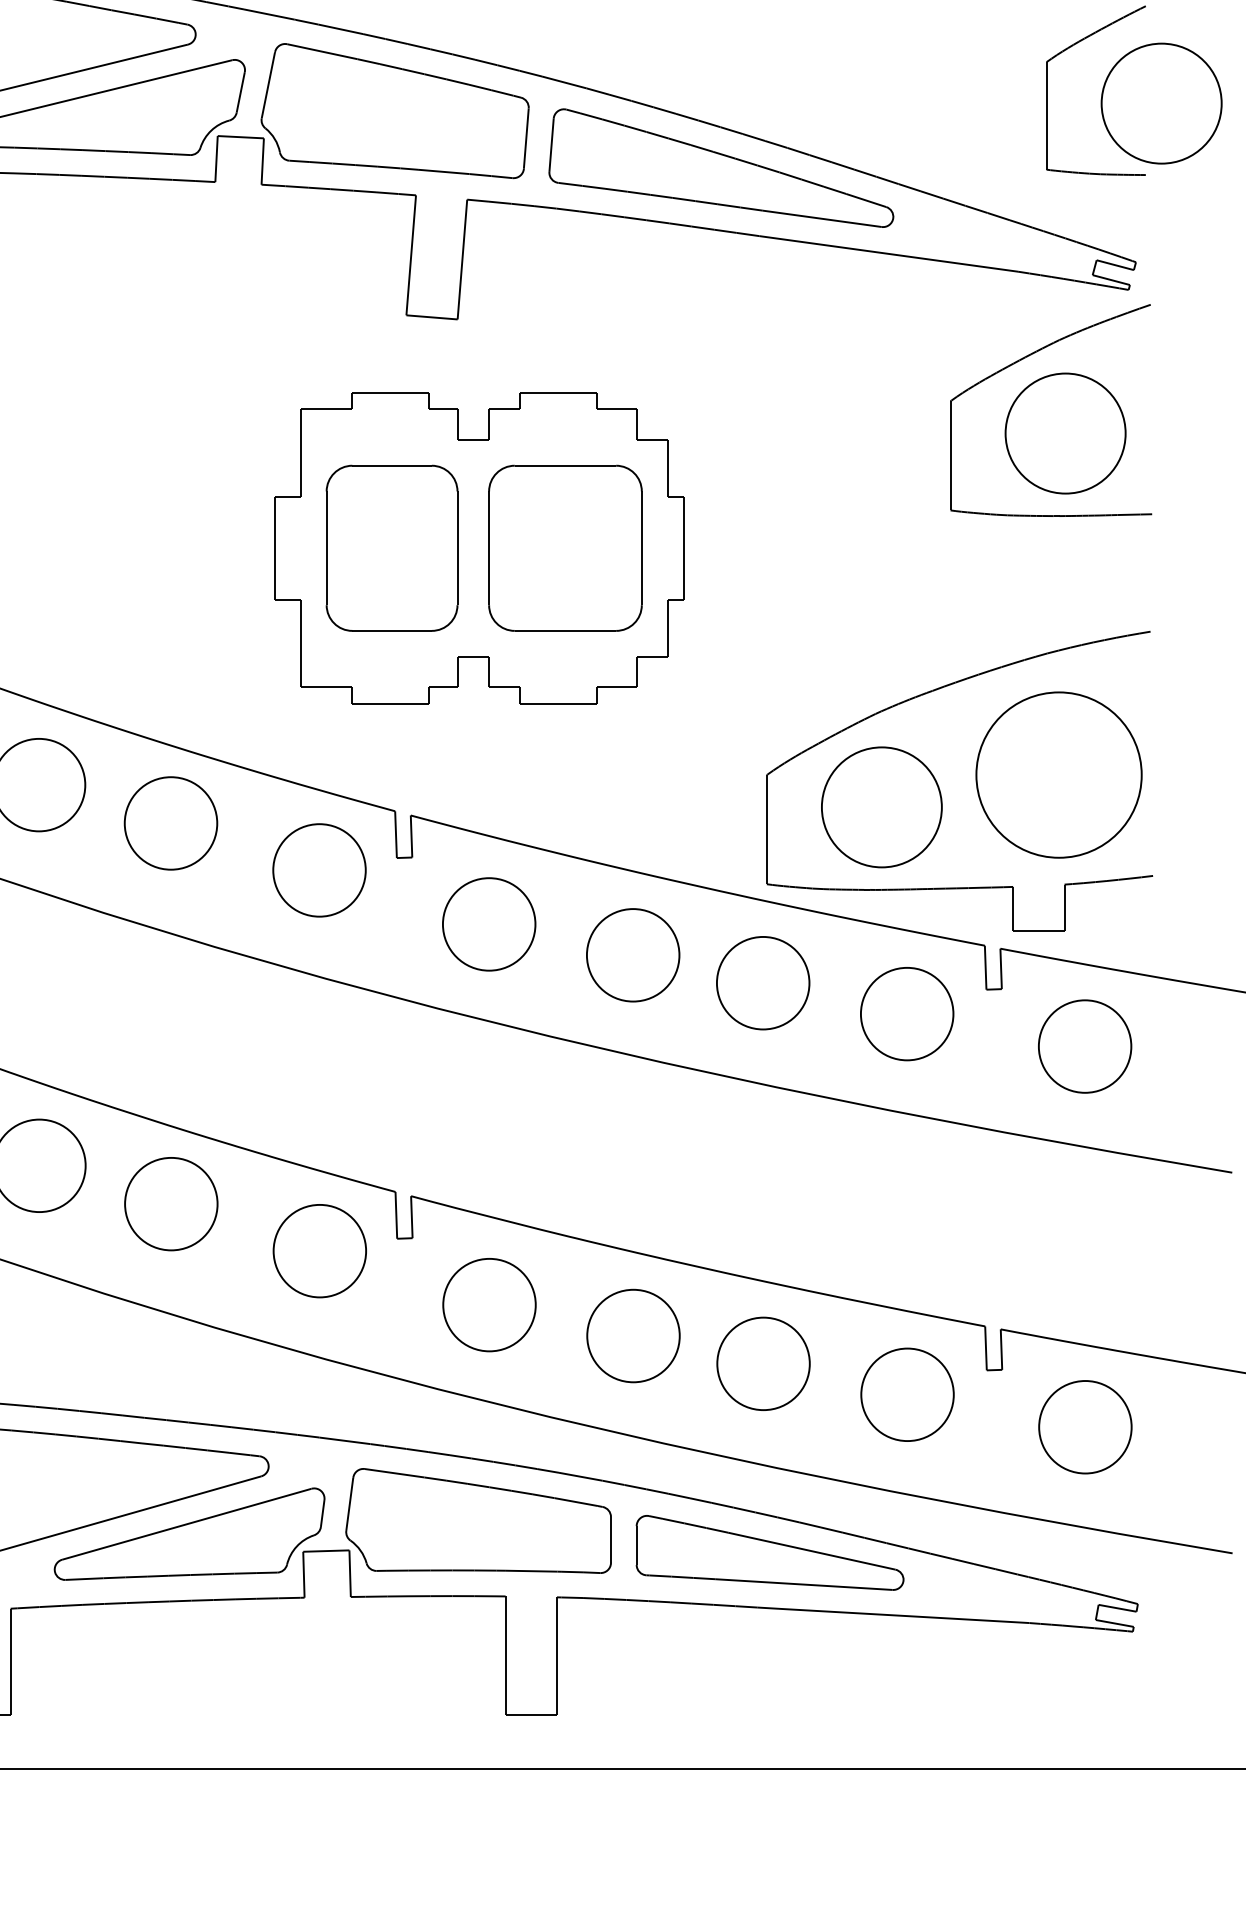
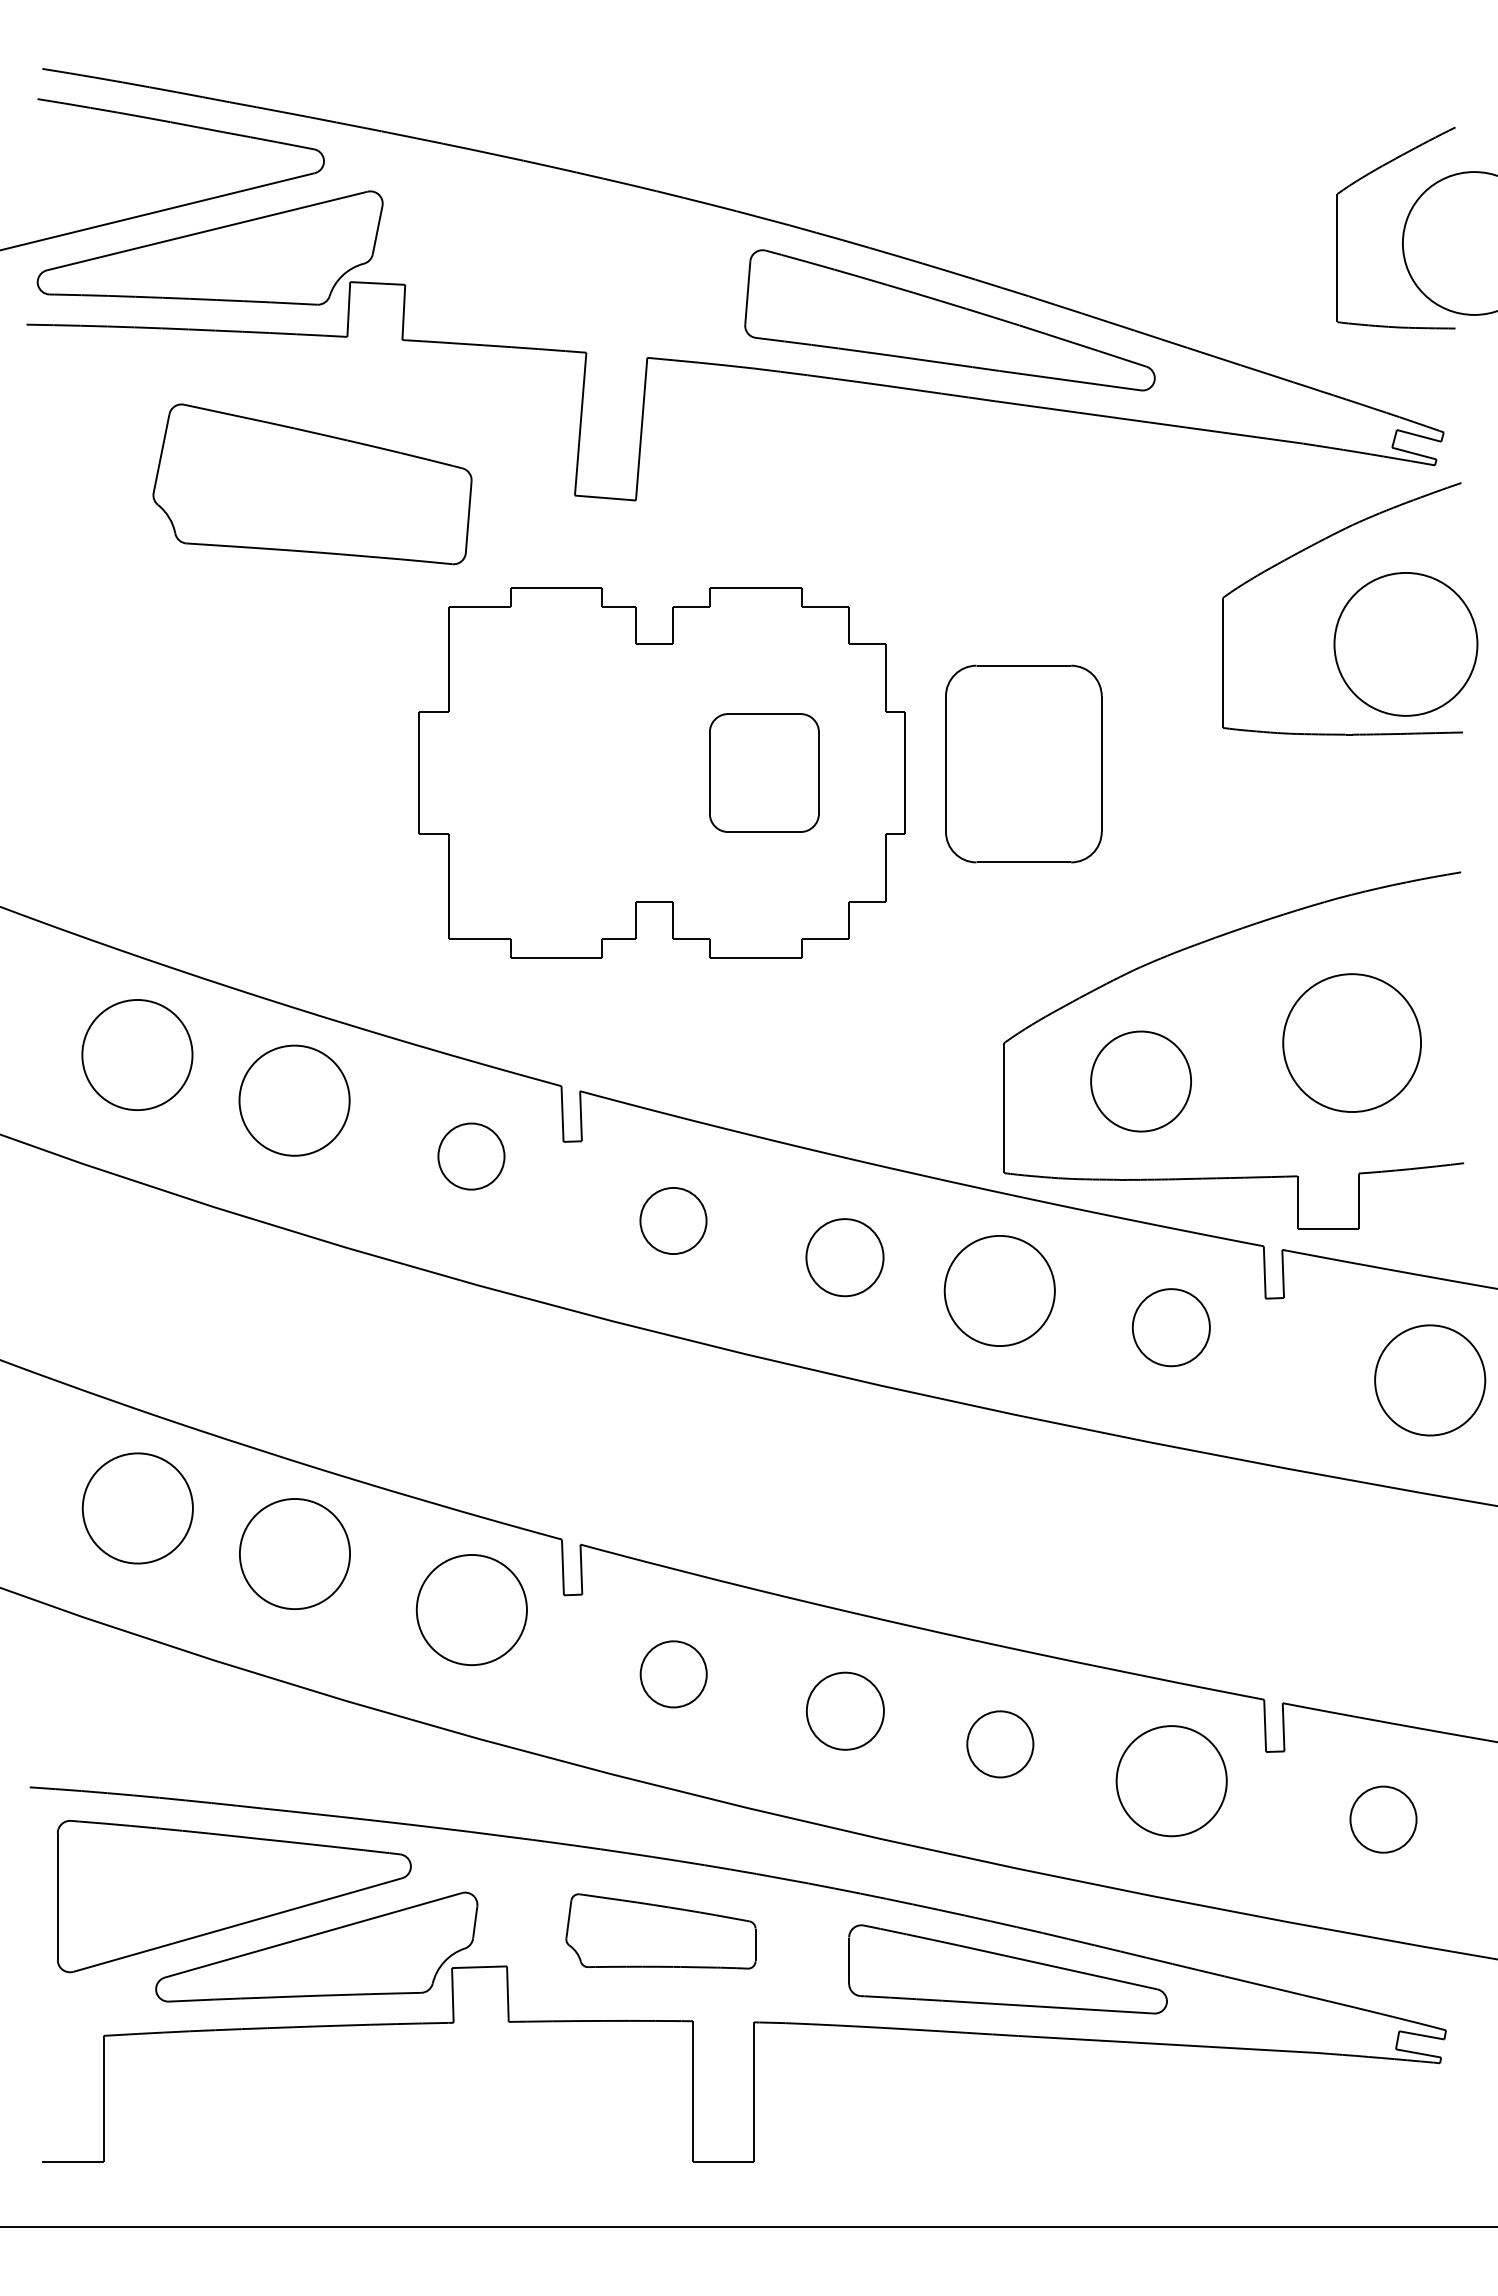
part: (395, 111) -> (312, 484), moved
part: (1065, 433) -> (1405, 644), moved
part: (391, 547) -> (1023, 763), moved
part: (565, 547) -> (764, 772), size x0.6
part: (1058, 774) -> (1351, 1042), size x0.7
part: (881, 807) -> (1140, 1081), size x0.7
part: (319, 870) -> (471, 1156), size x0.6
part: (489, 924) -> (673, 1220), size x0.6
part: (632, 955) -> (844, 1257), size x0.7
part: (907, 1013) -> (1171, 1327), size x0.7
part: (1085, 1046) -> (1430, 1380), moved
part: (489, 1305) -> (673, 1674), size x0.6
part: (633, 1336) -> (845, 1711), size x0.7
part: (763, 1364) -> (1000, 1744), size x0.6
part: (1085, 1427) -> (1383, 1819), size x0.6
part: (478, 1521) -> (660, 1931), size x0.6

